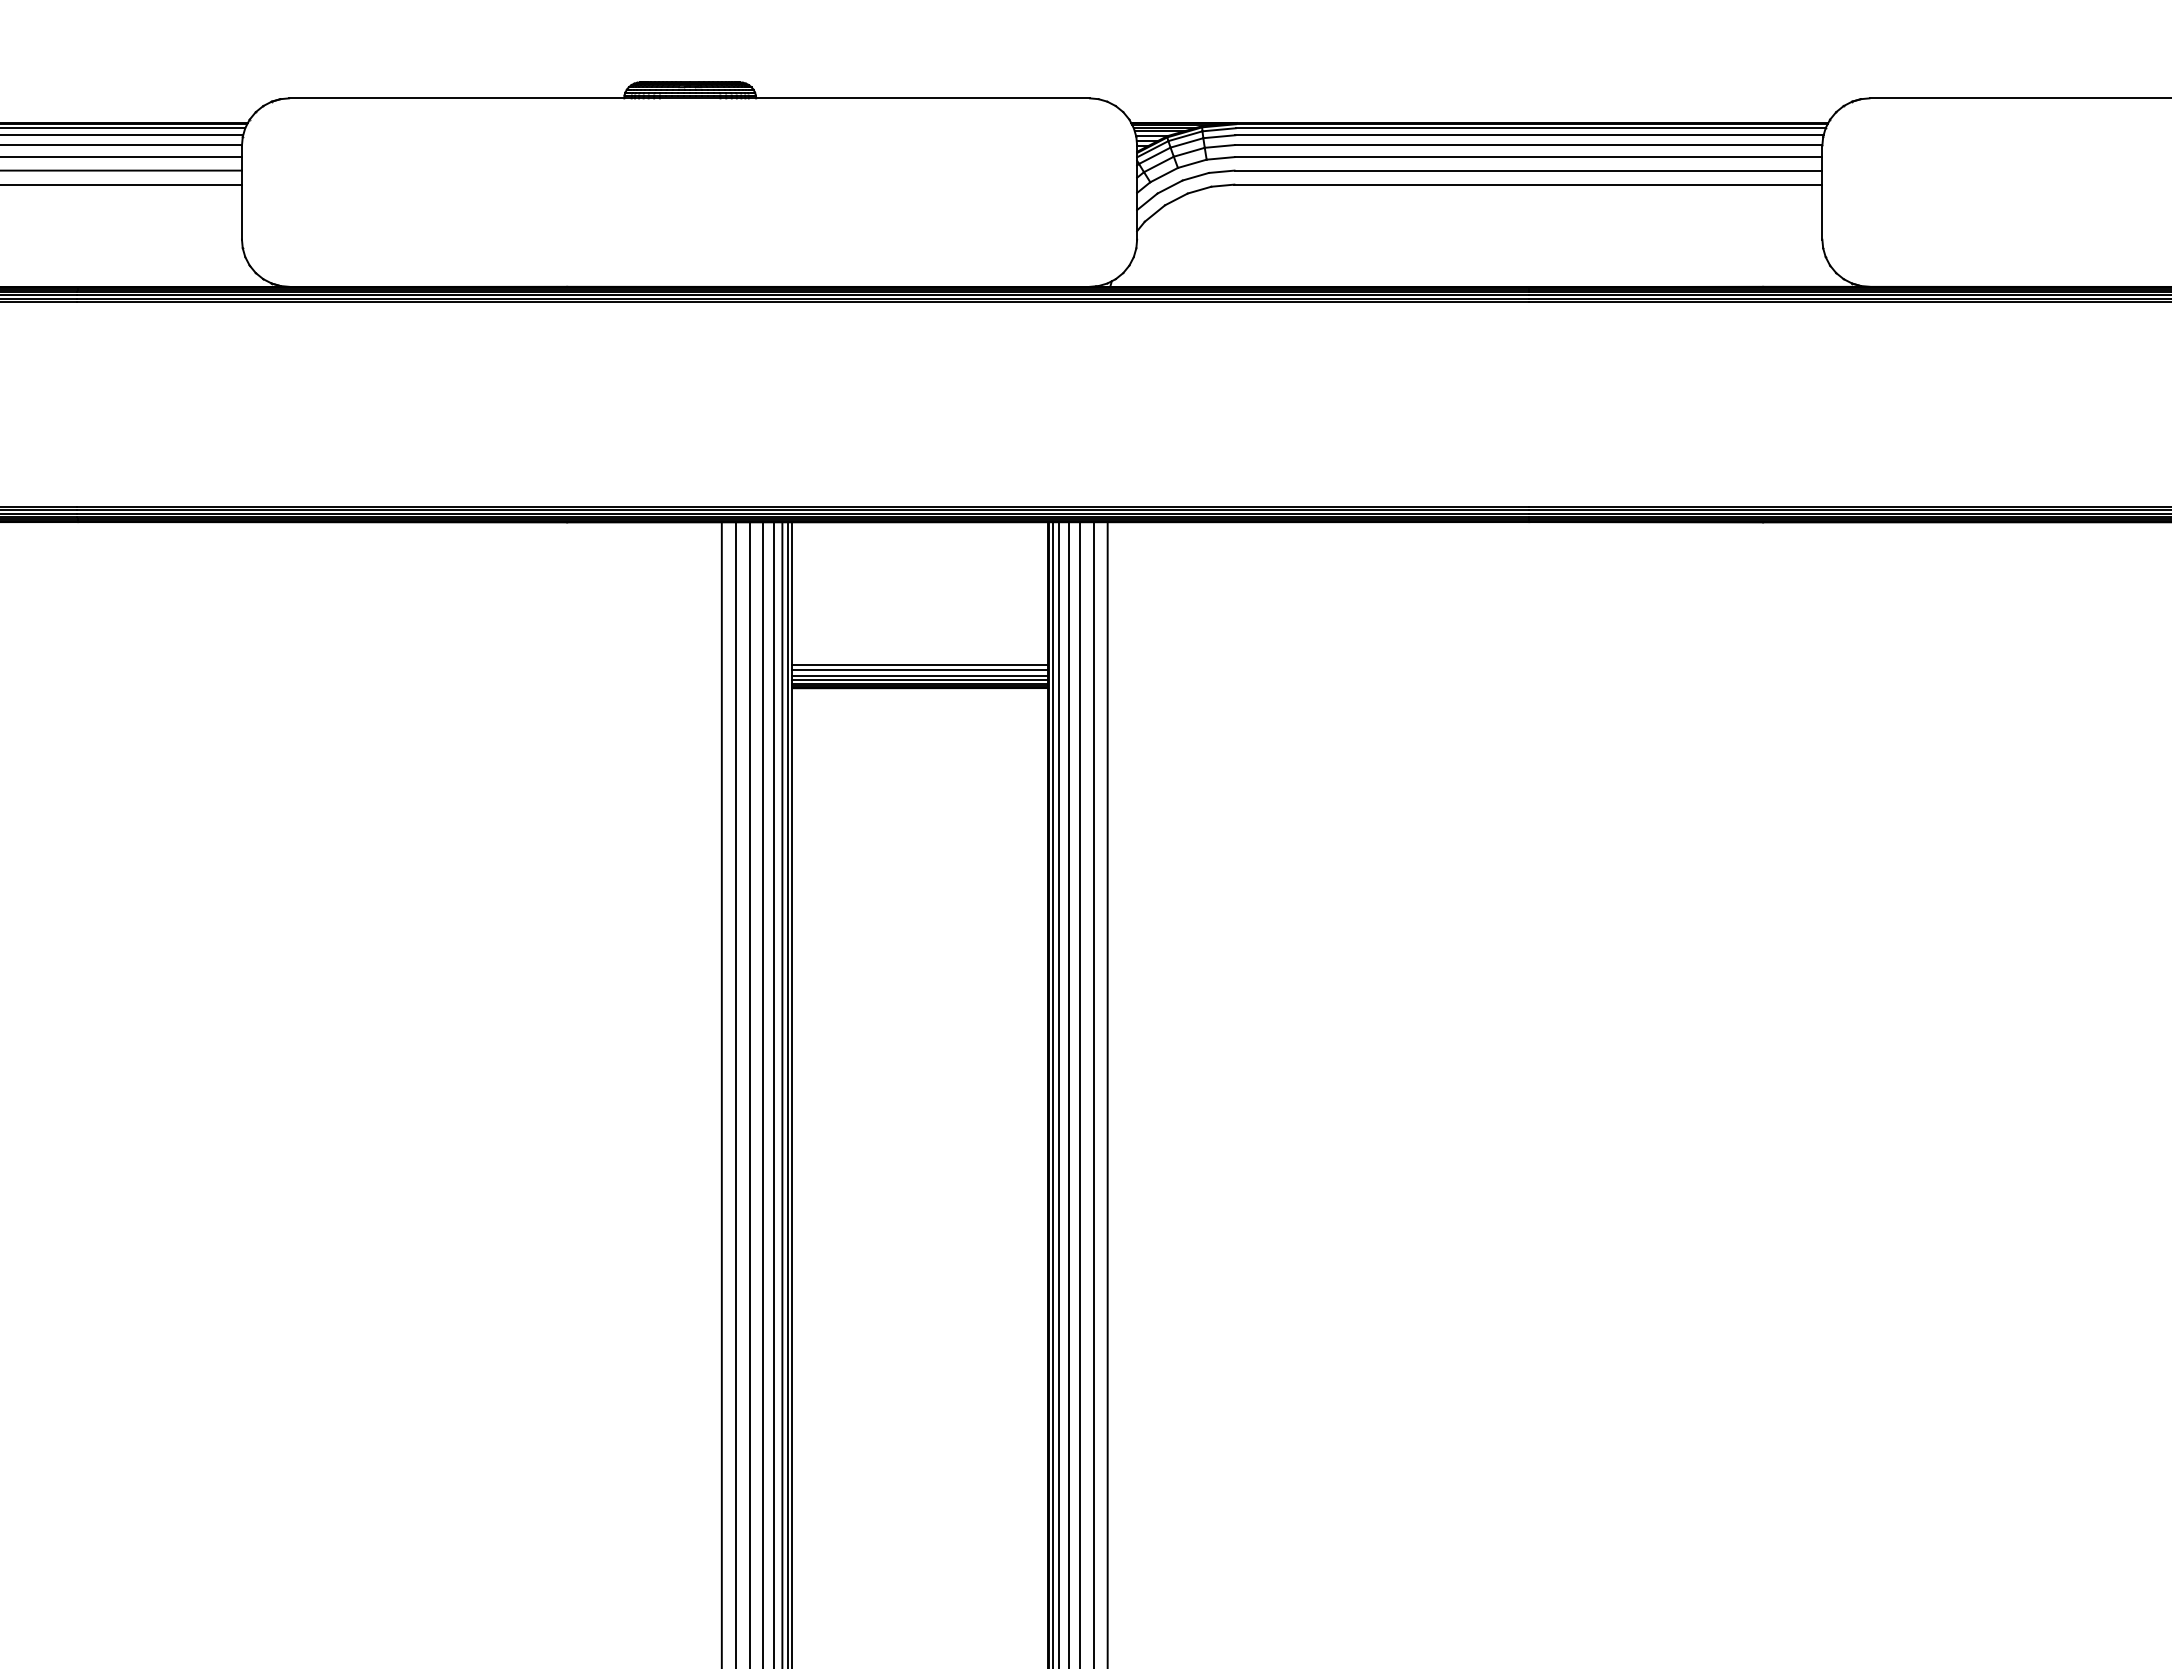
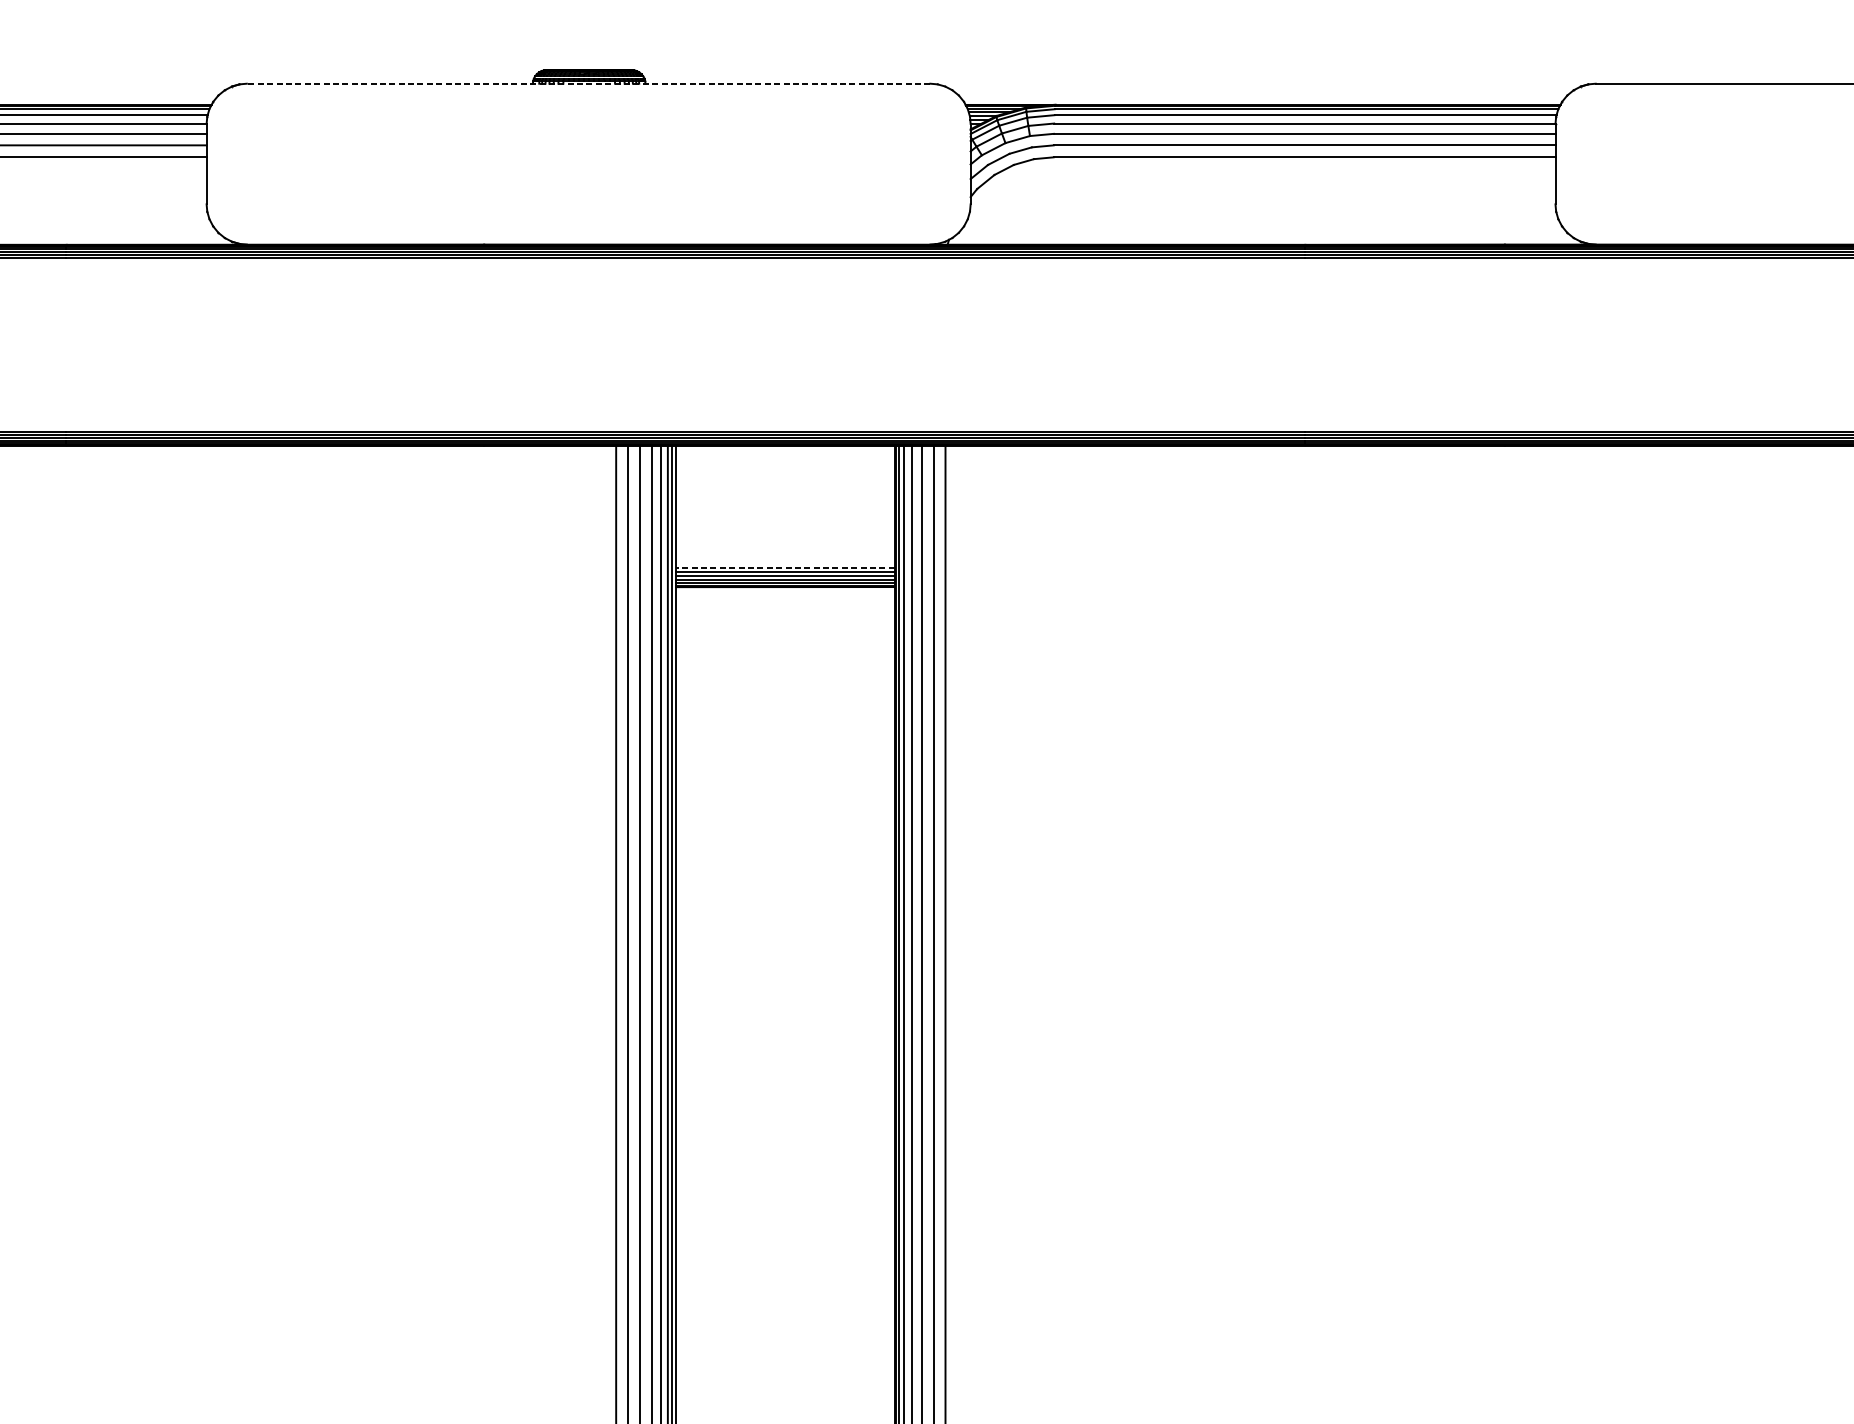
line: (689, 98) -> (588, 83), solid -> dashed
line: (919, 665) -> (784, 567), solid -> dashed

